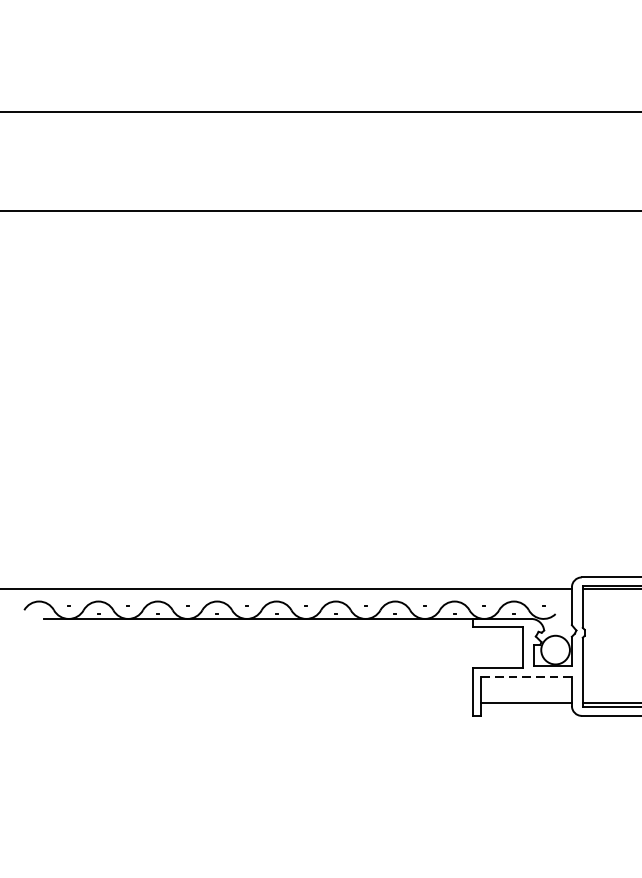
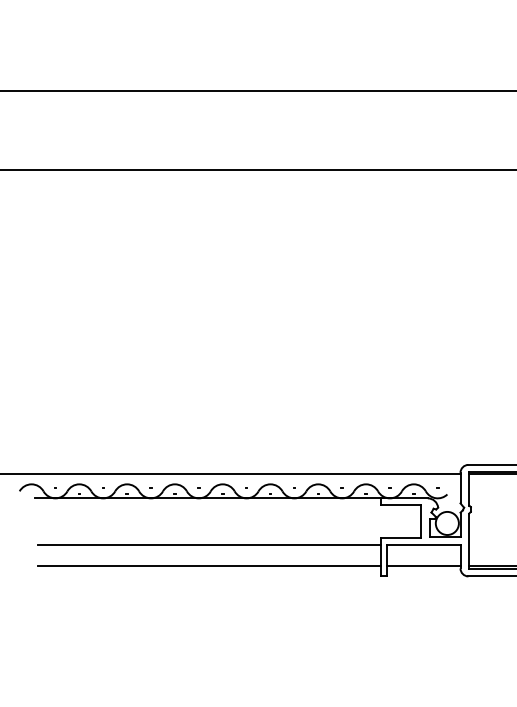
line: (260, 677) -> (209, 545), added
line: (525, 677) -> (423, 545), dashed -> solid
line: (260, 703) -> (209, 566), added

